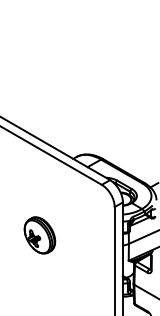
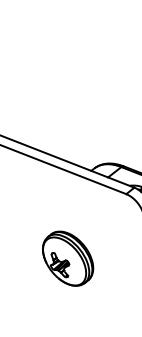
part: (39, 235) -> (67, 258), size x1.43

